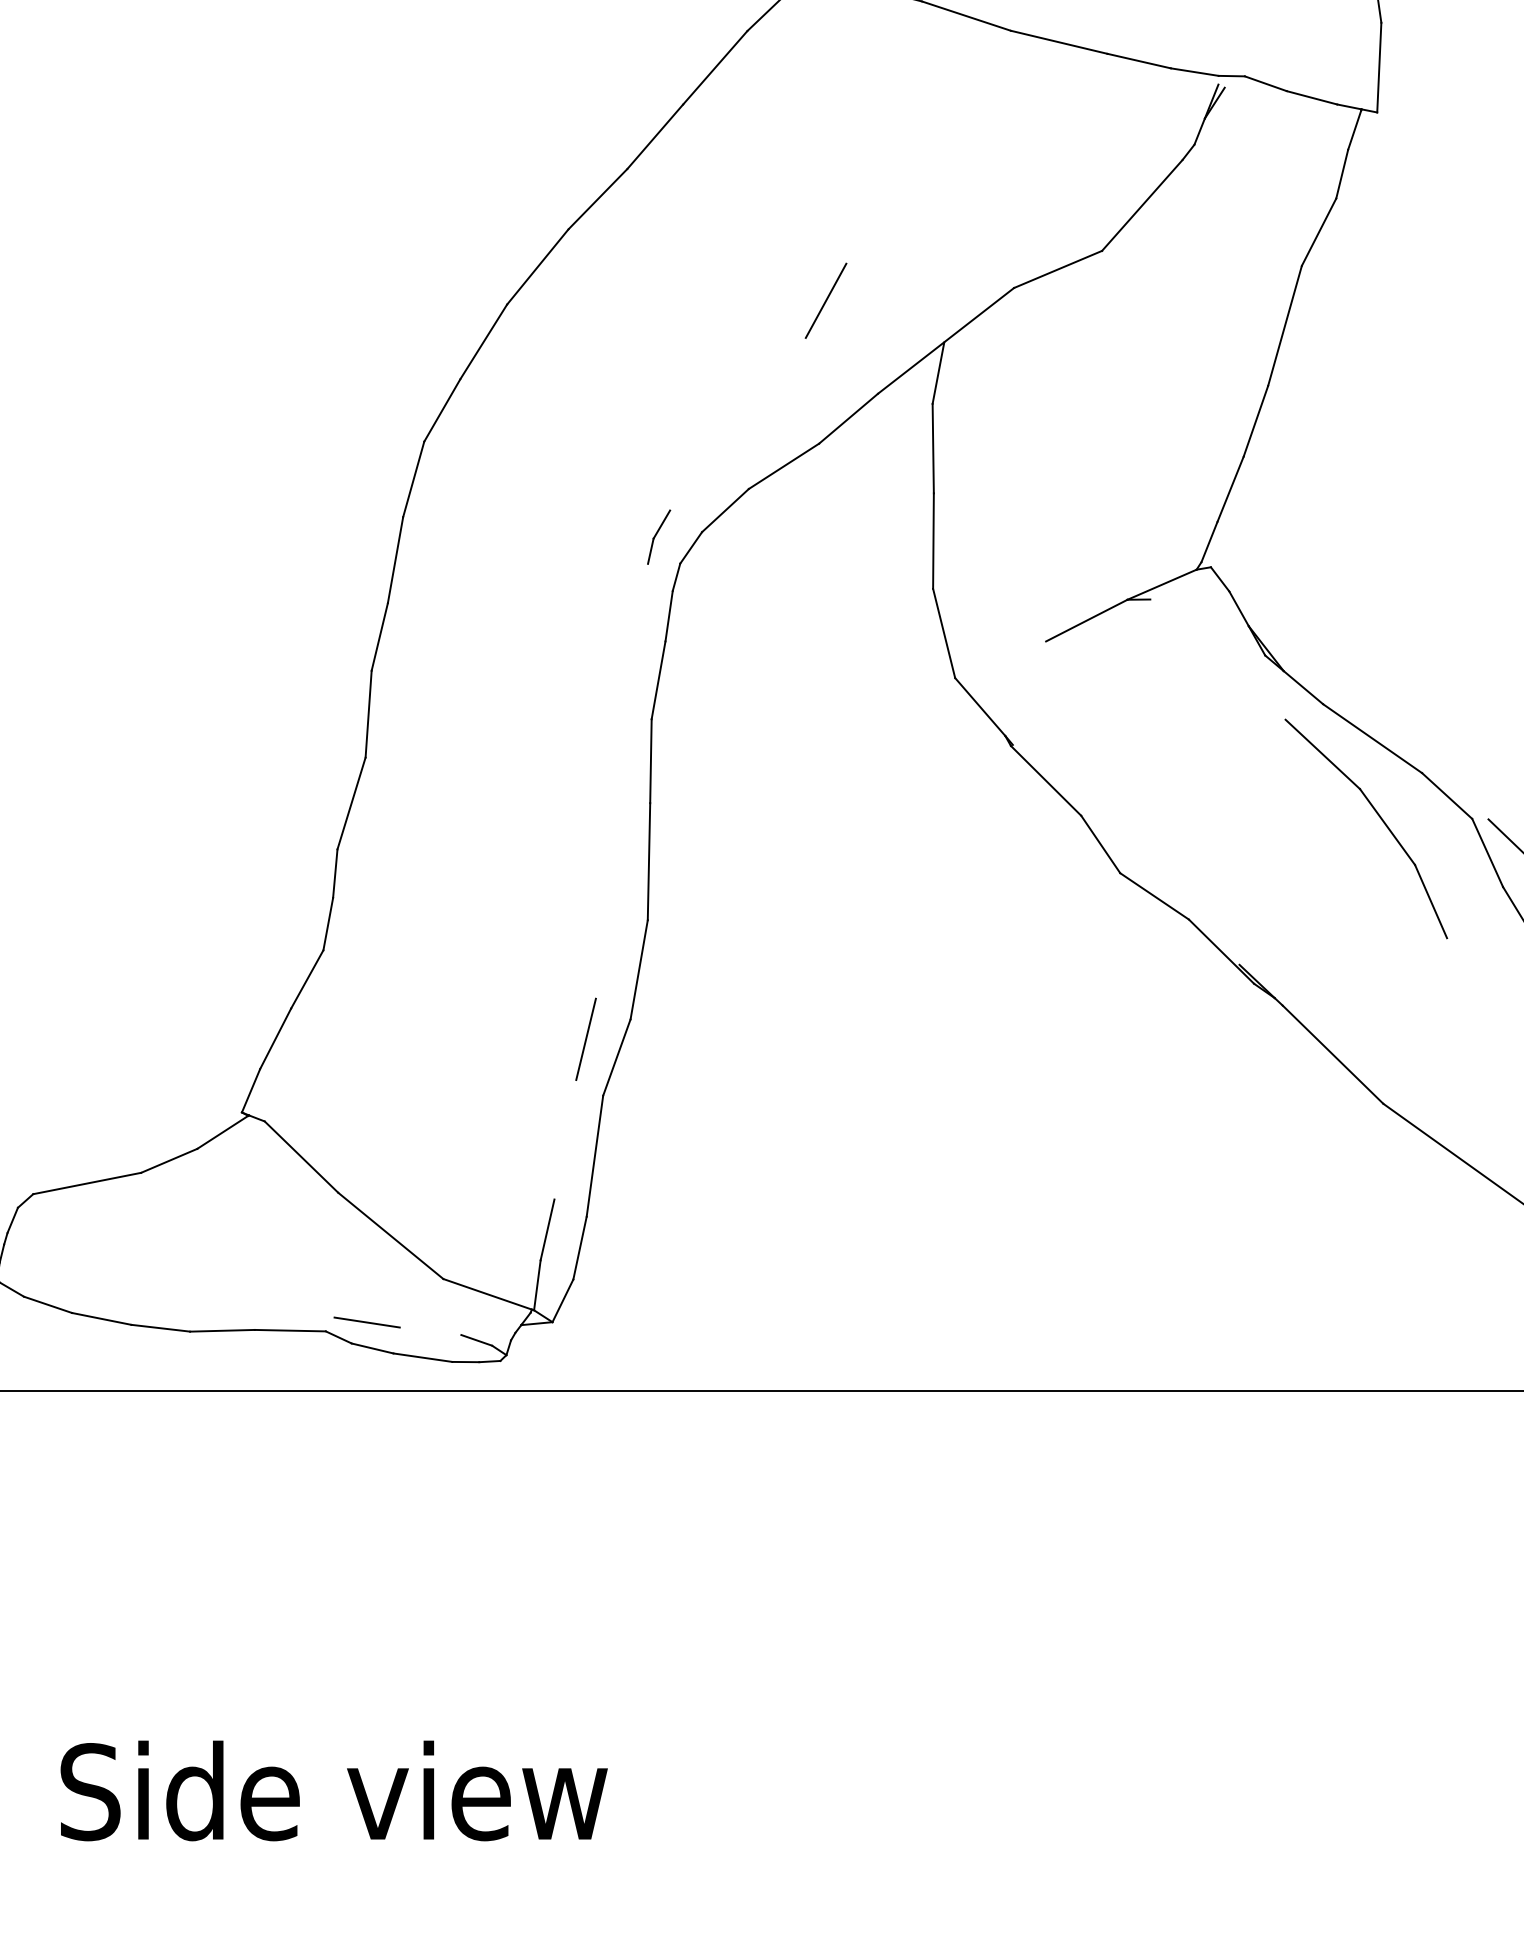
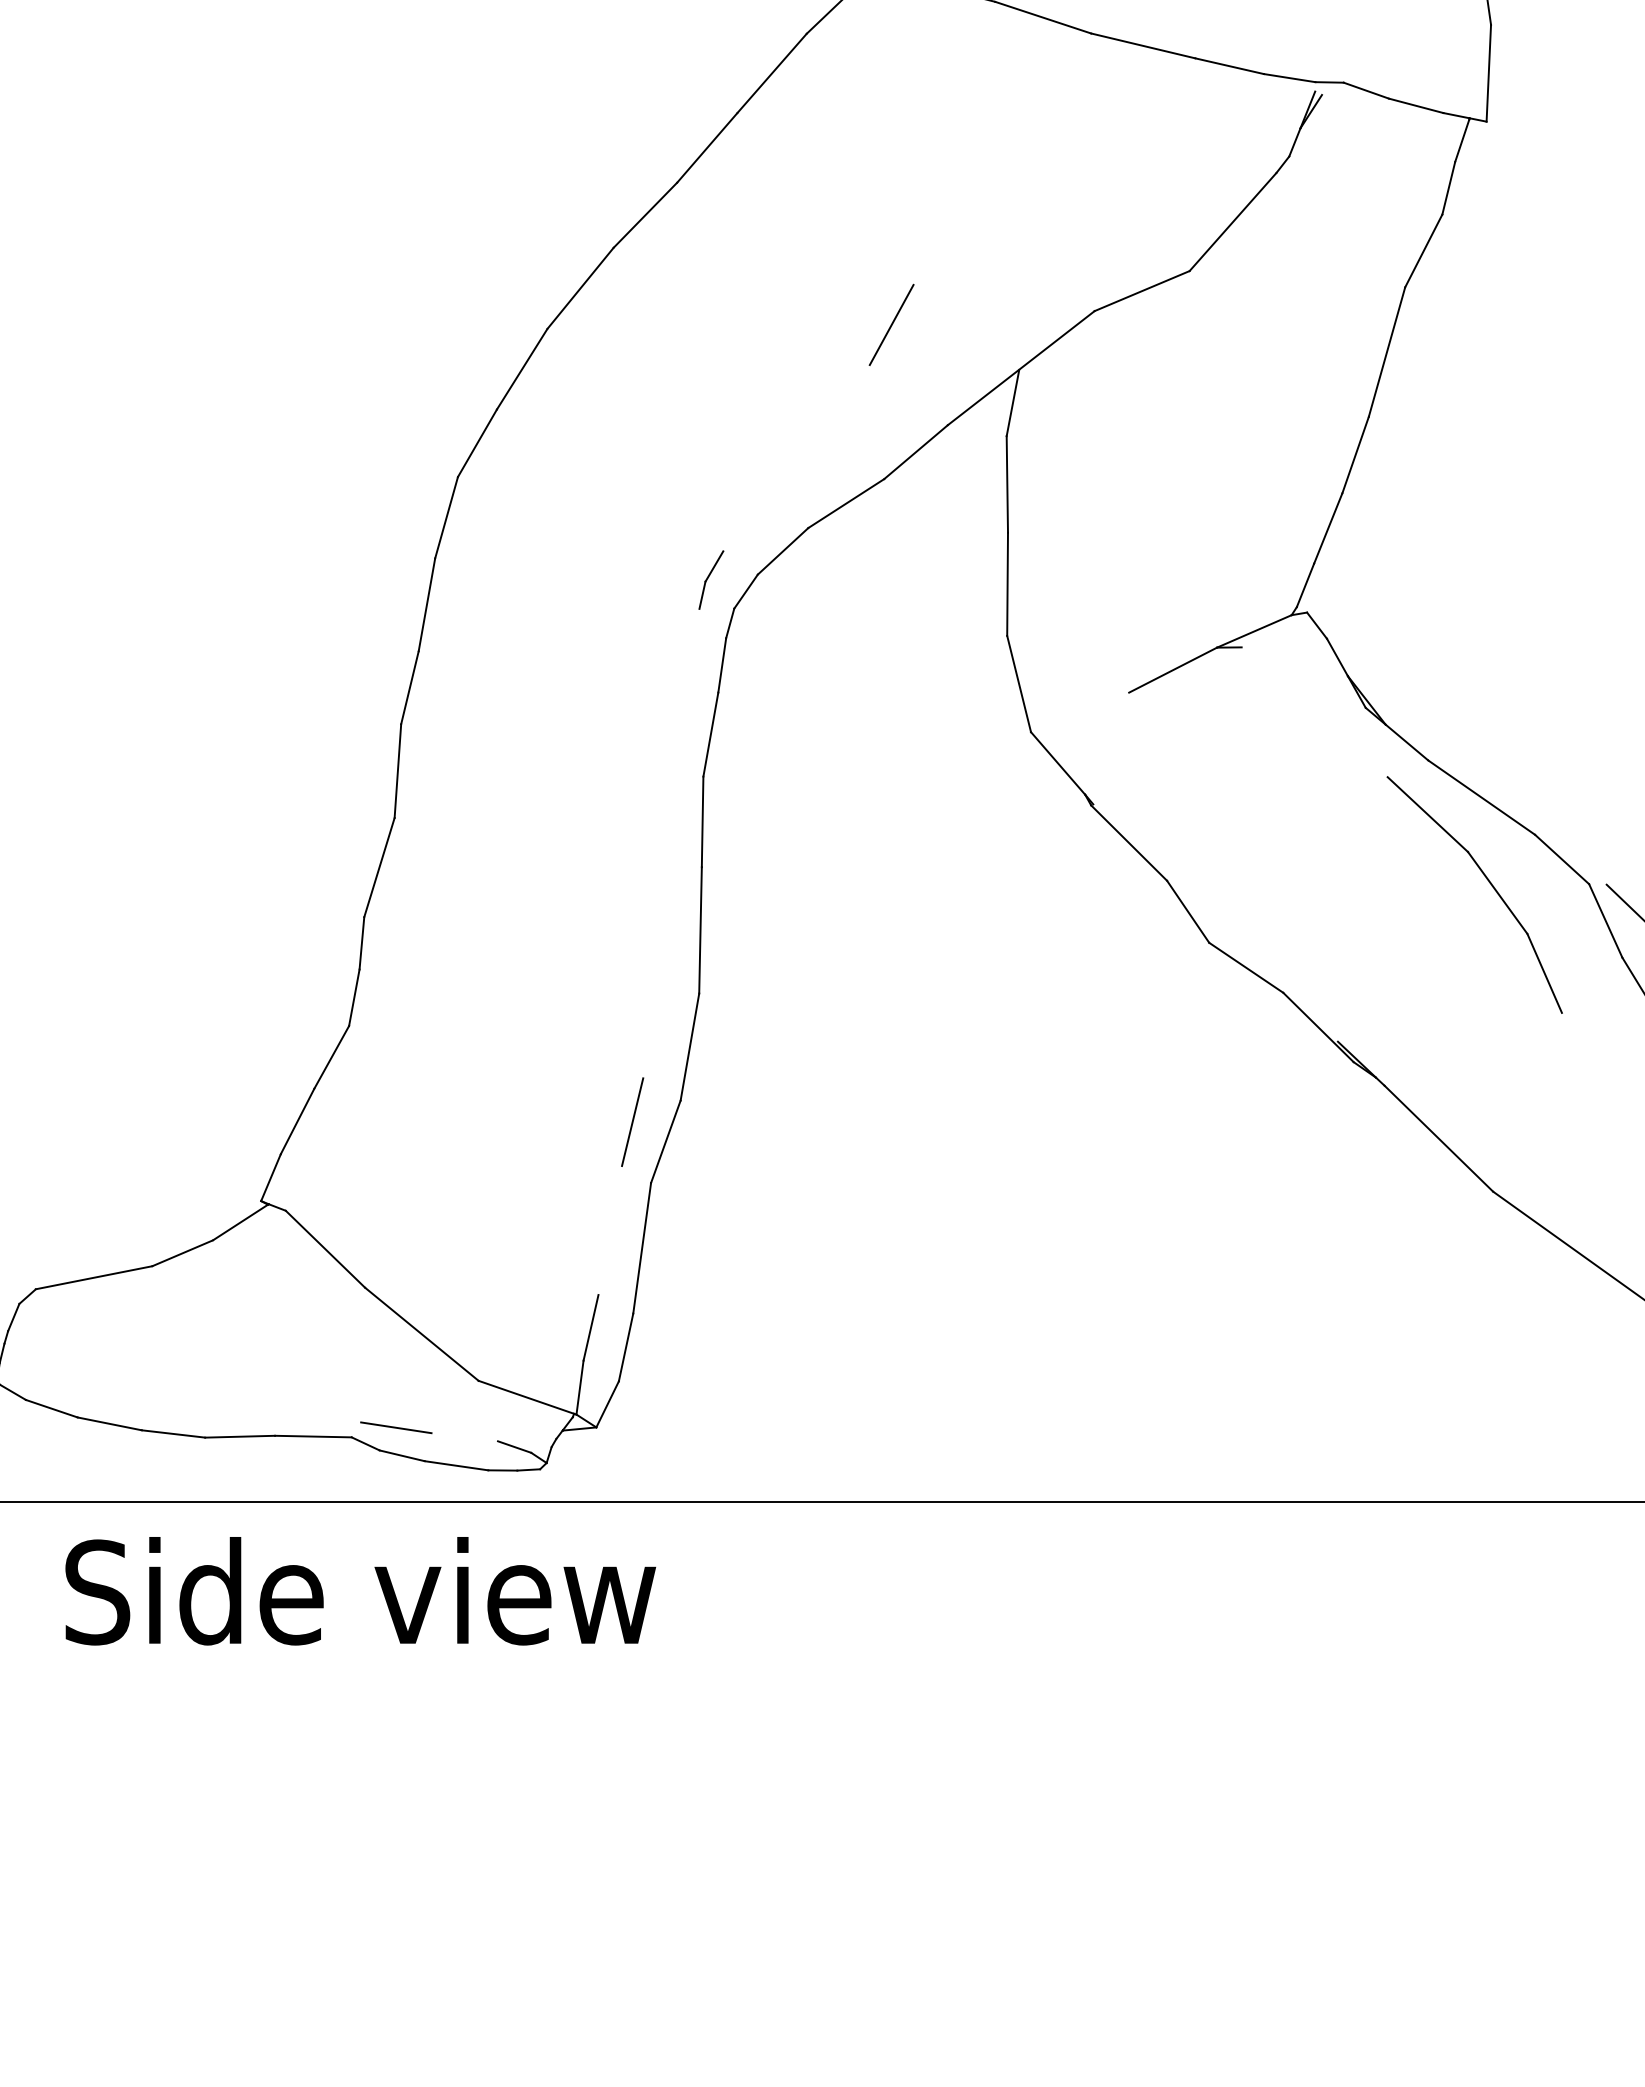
text: (333, 1790) -> (359, 1590), moved

